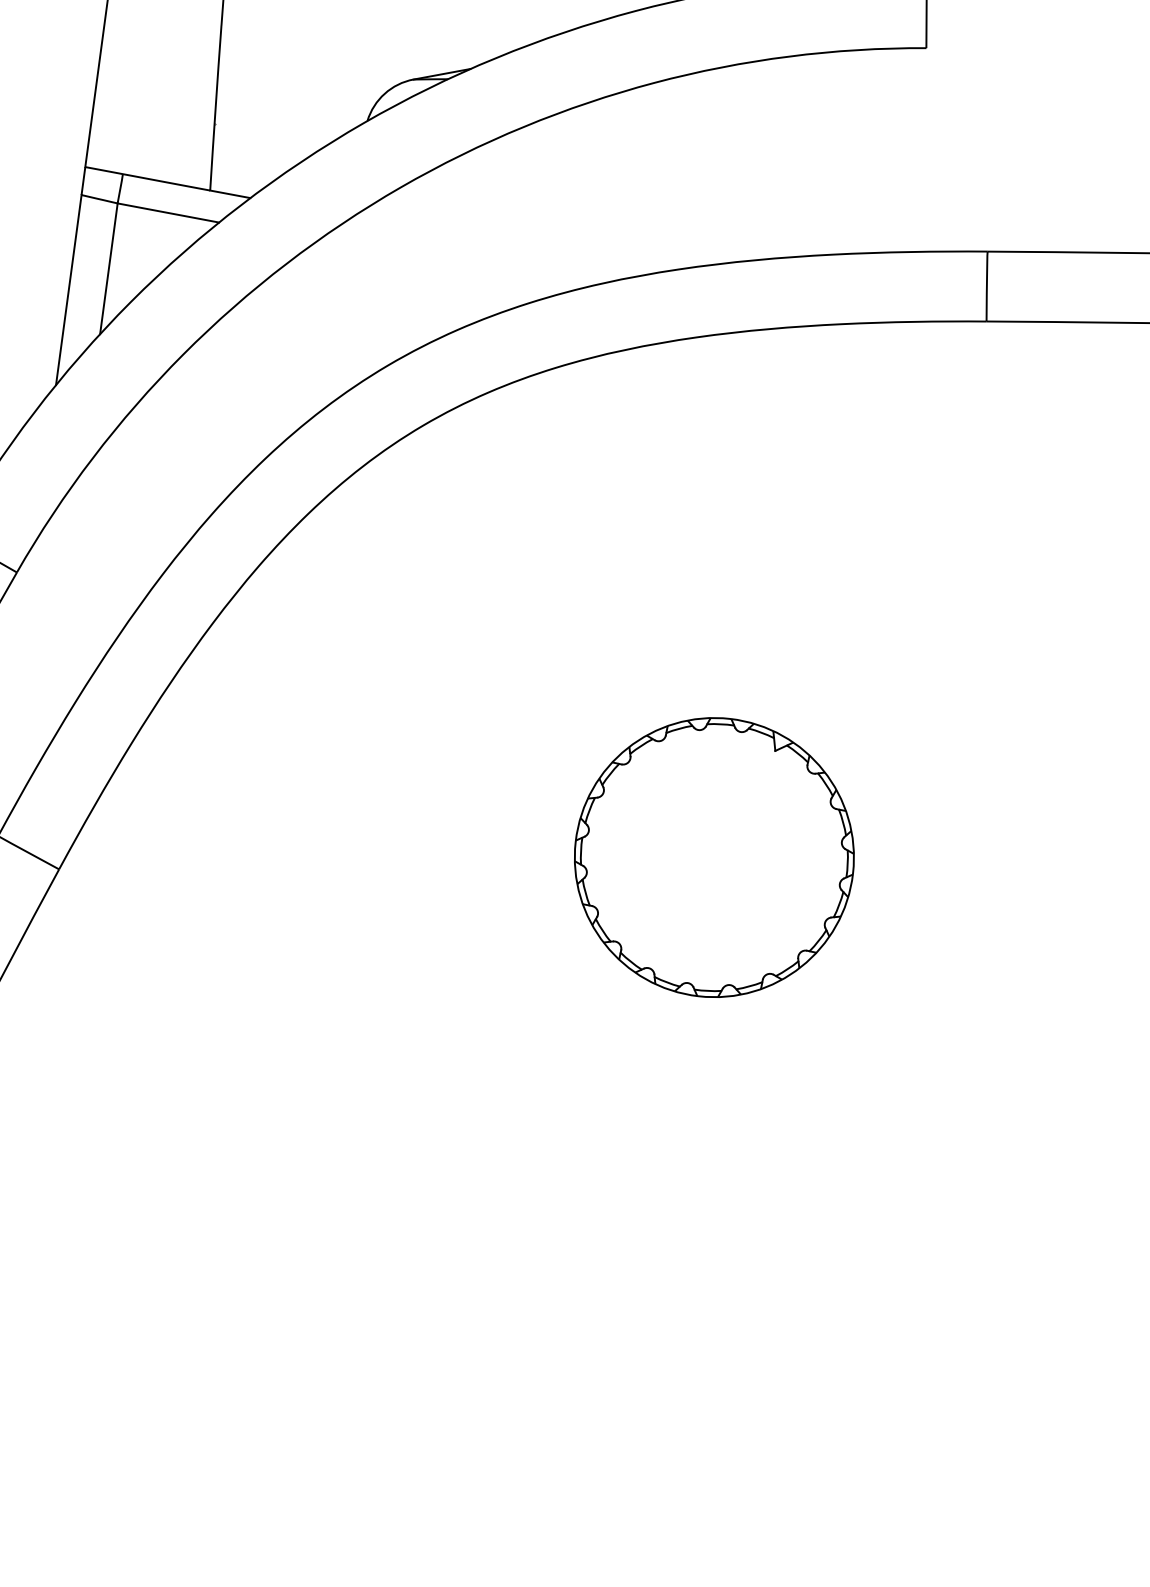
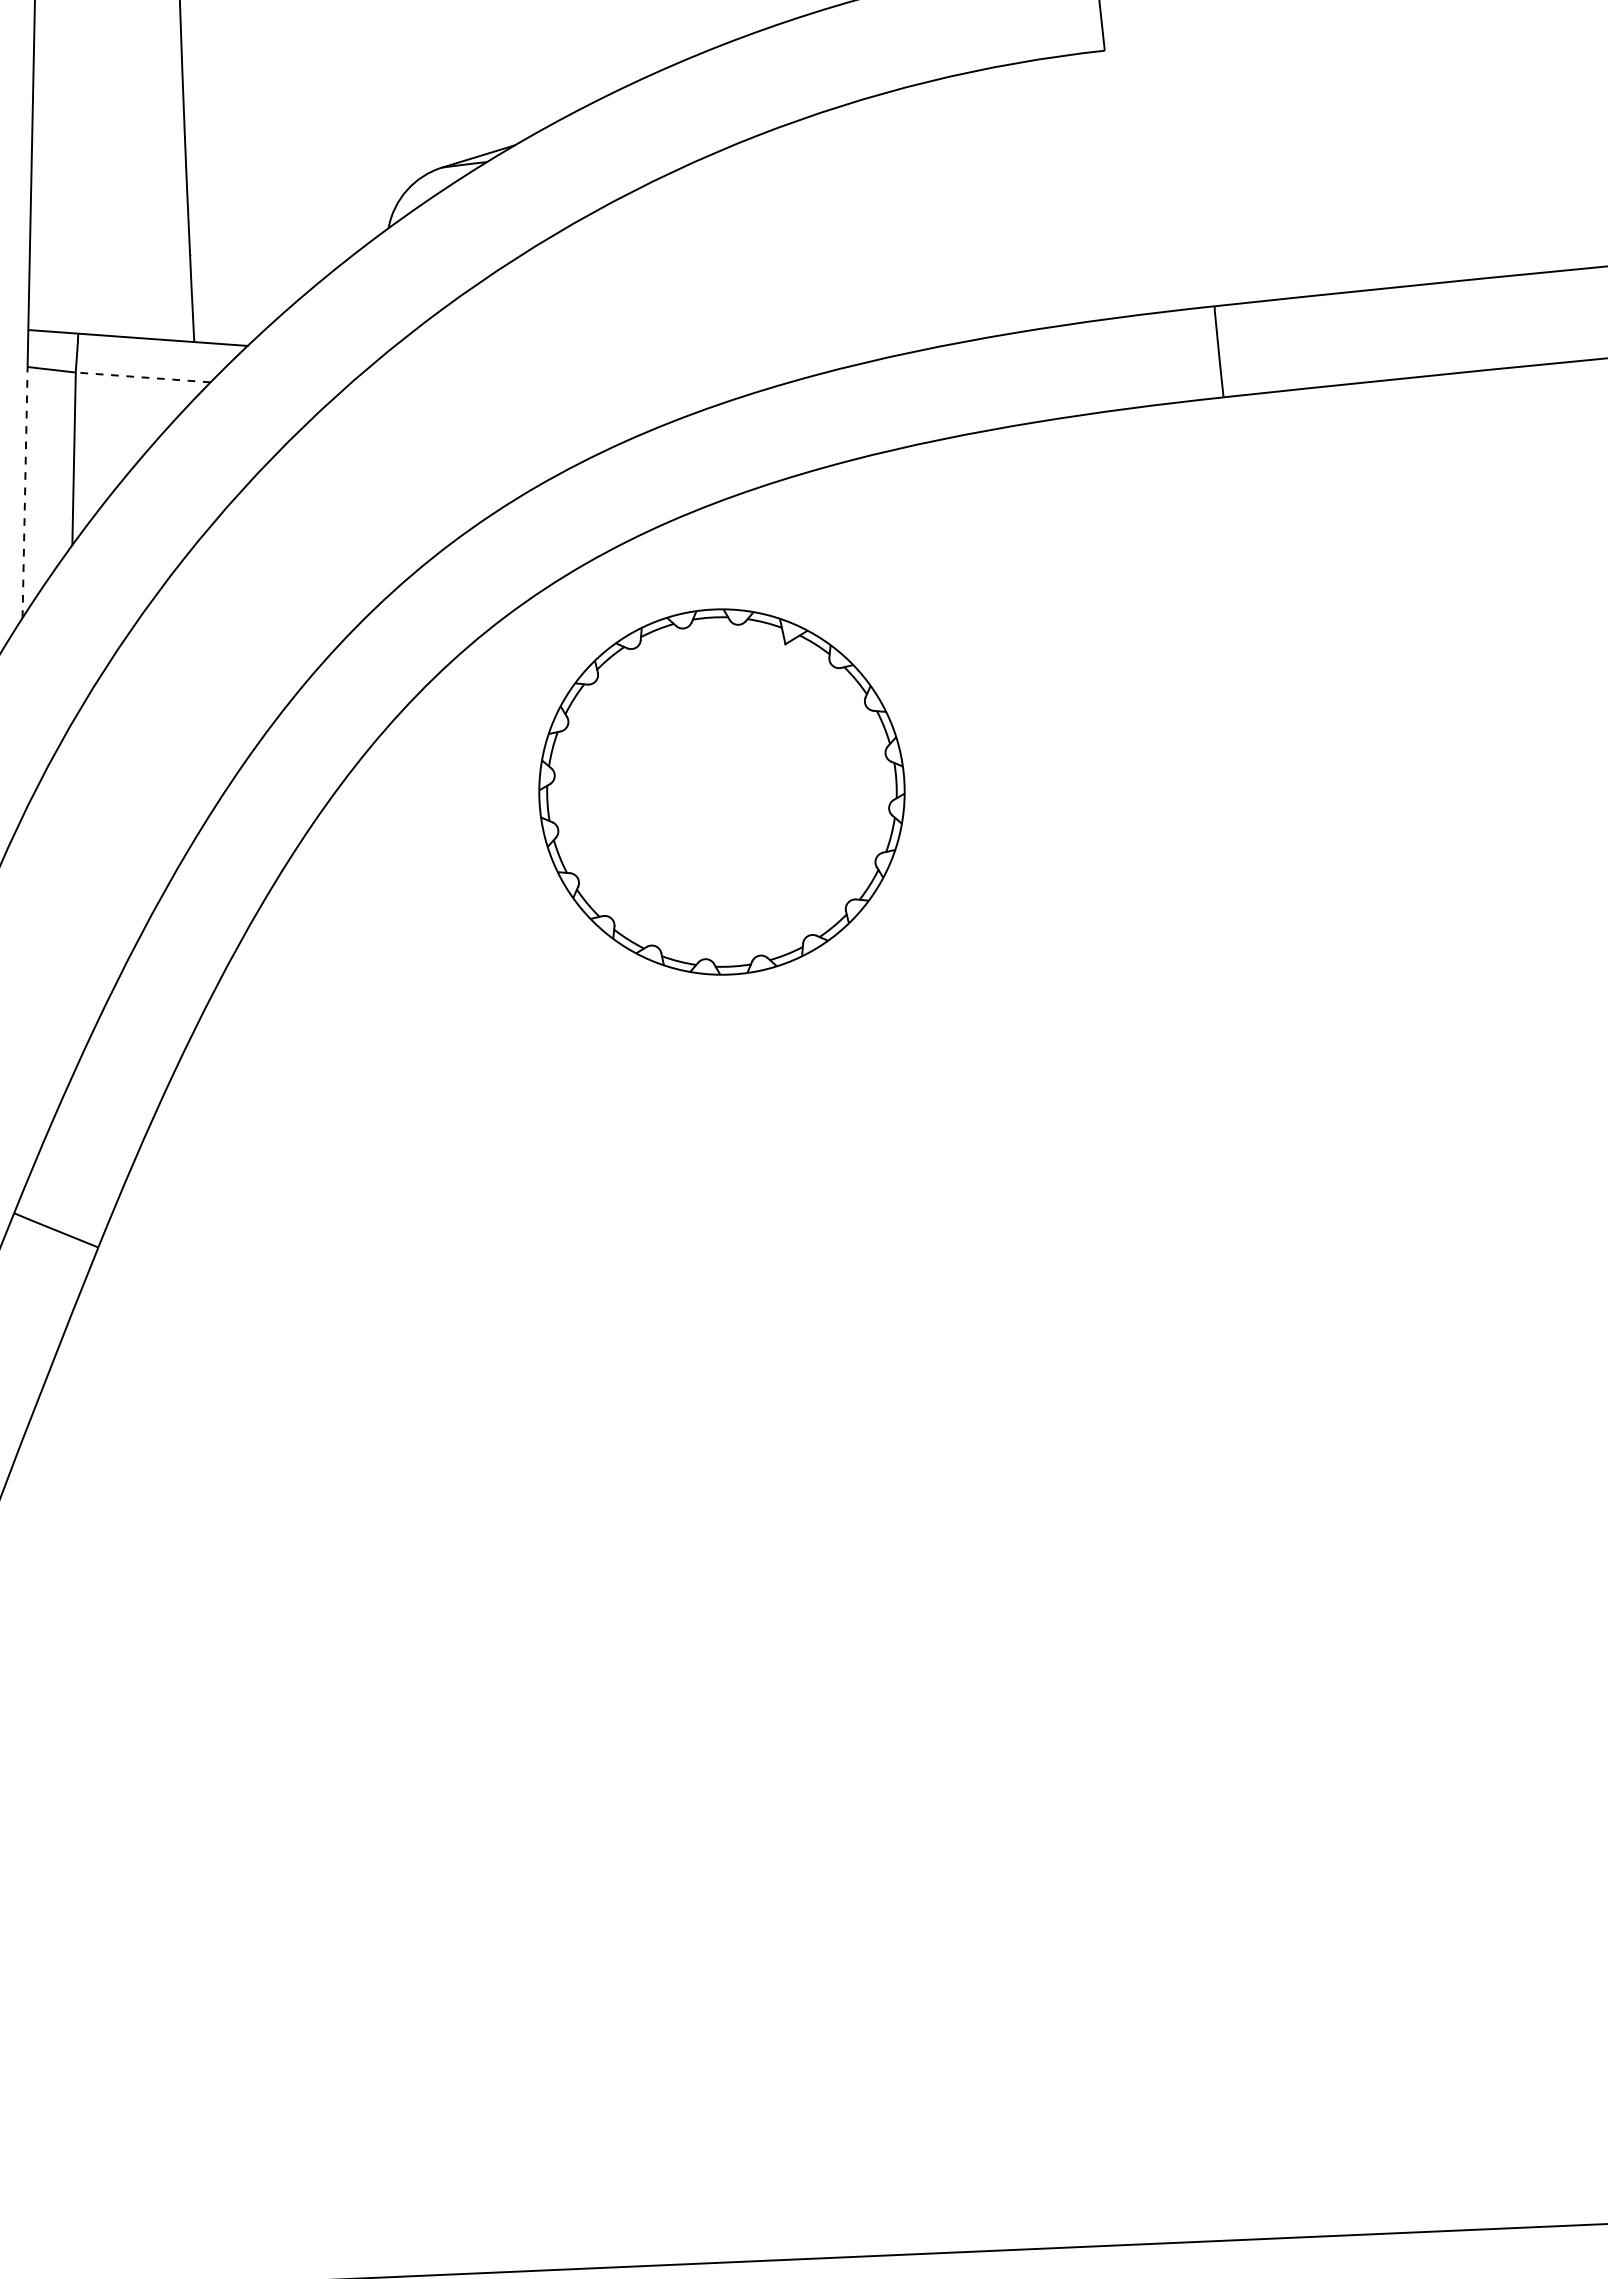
line: (168, 213) -> (143, 377), solid -> dashed
line: (69, 289) -> (25, 491), solid -> dashed
part: (714, 857) -> (721, 791), moved

